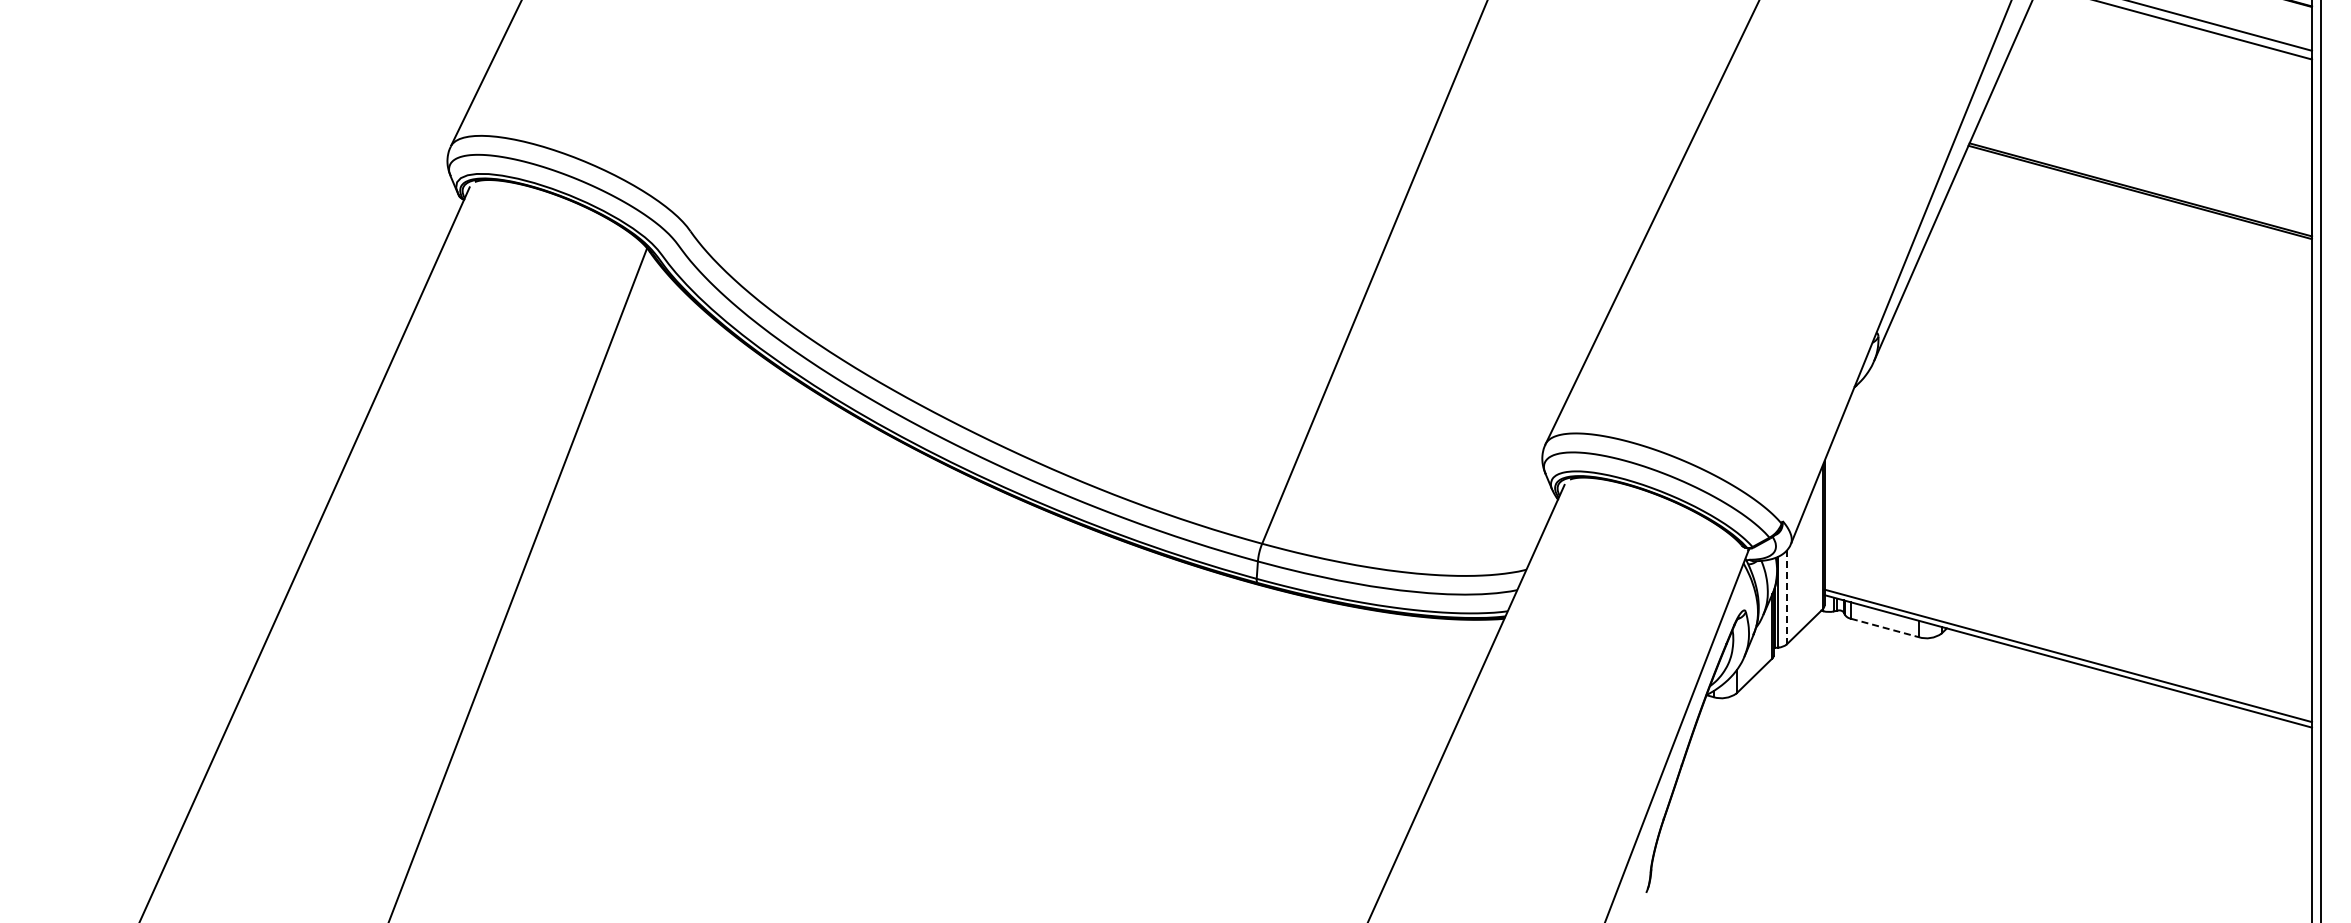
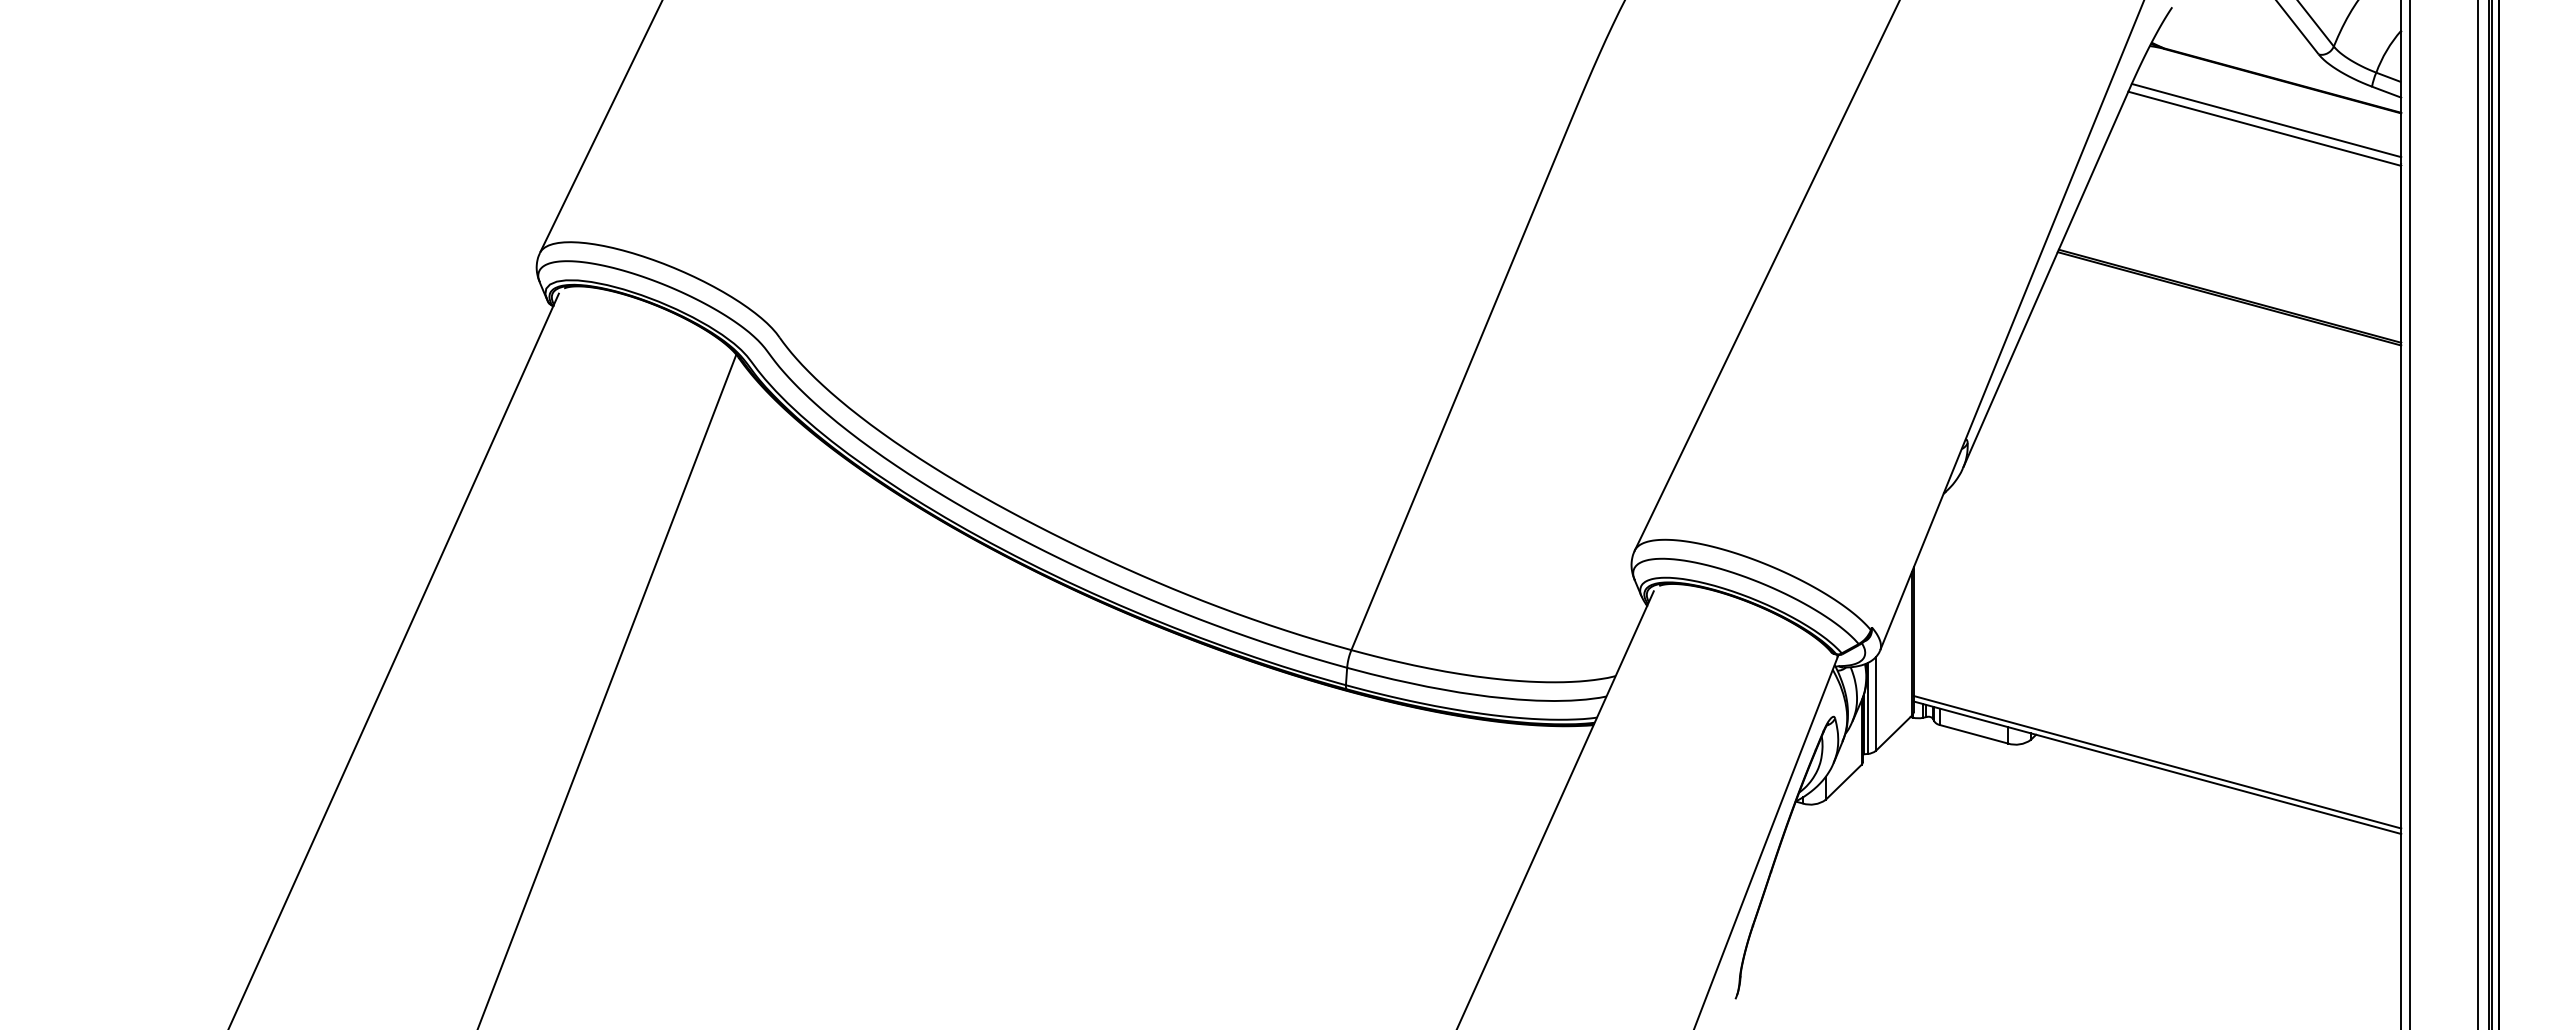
line: (1787, 597) -> (1876, 703), dashed -> solid
line: (1885, 628) -> (1974, 734), dashed -> solid

